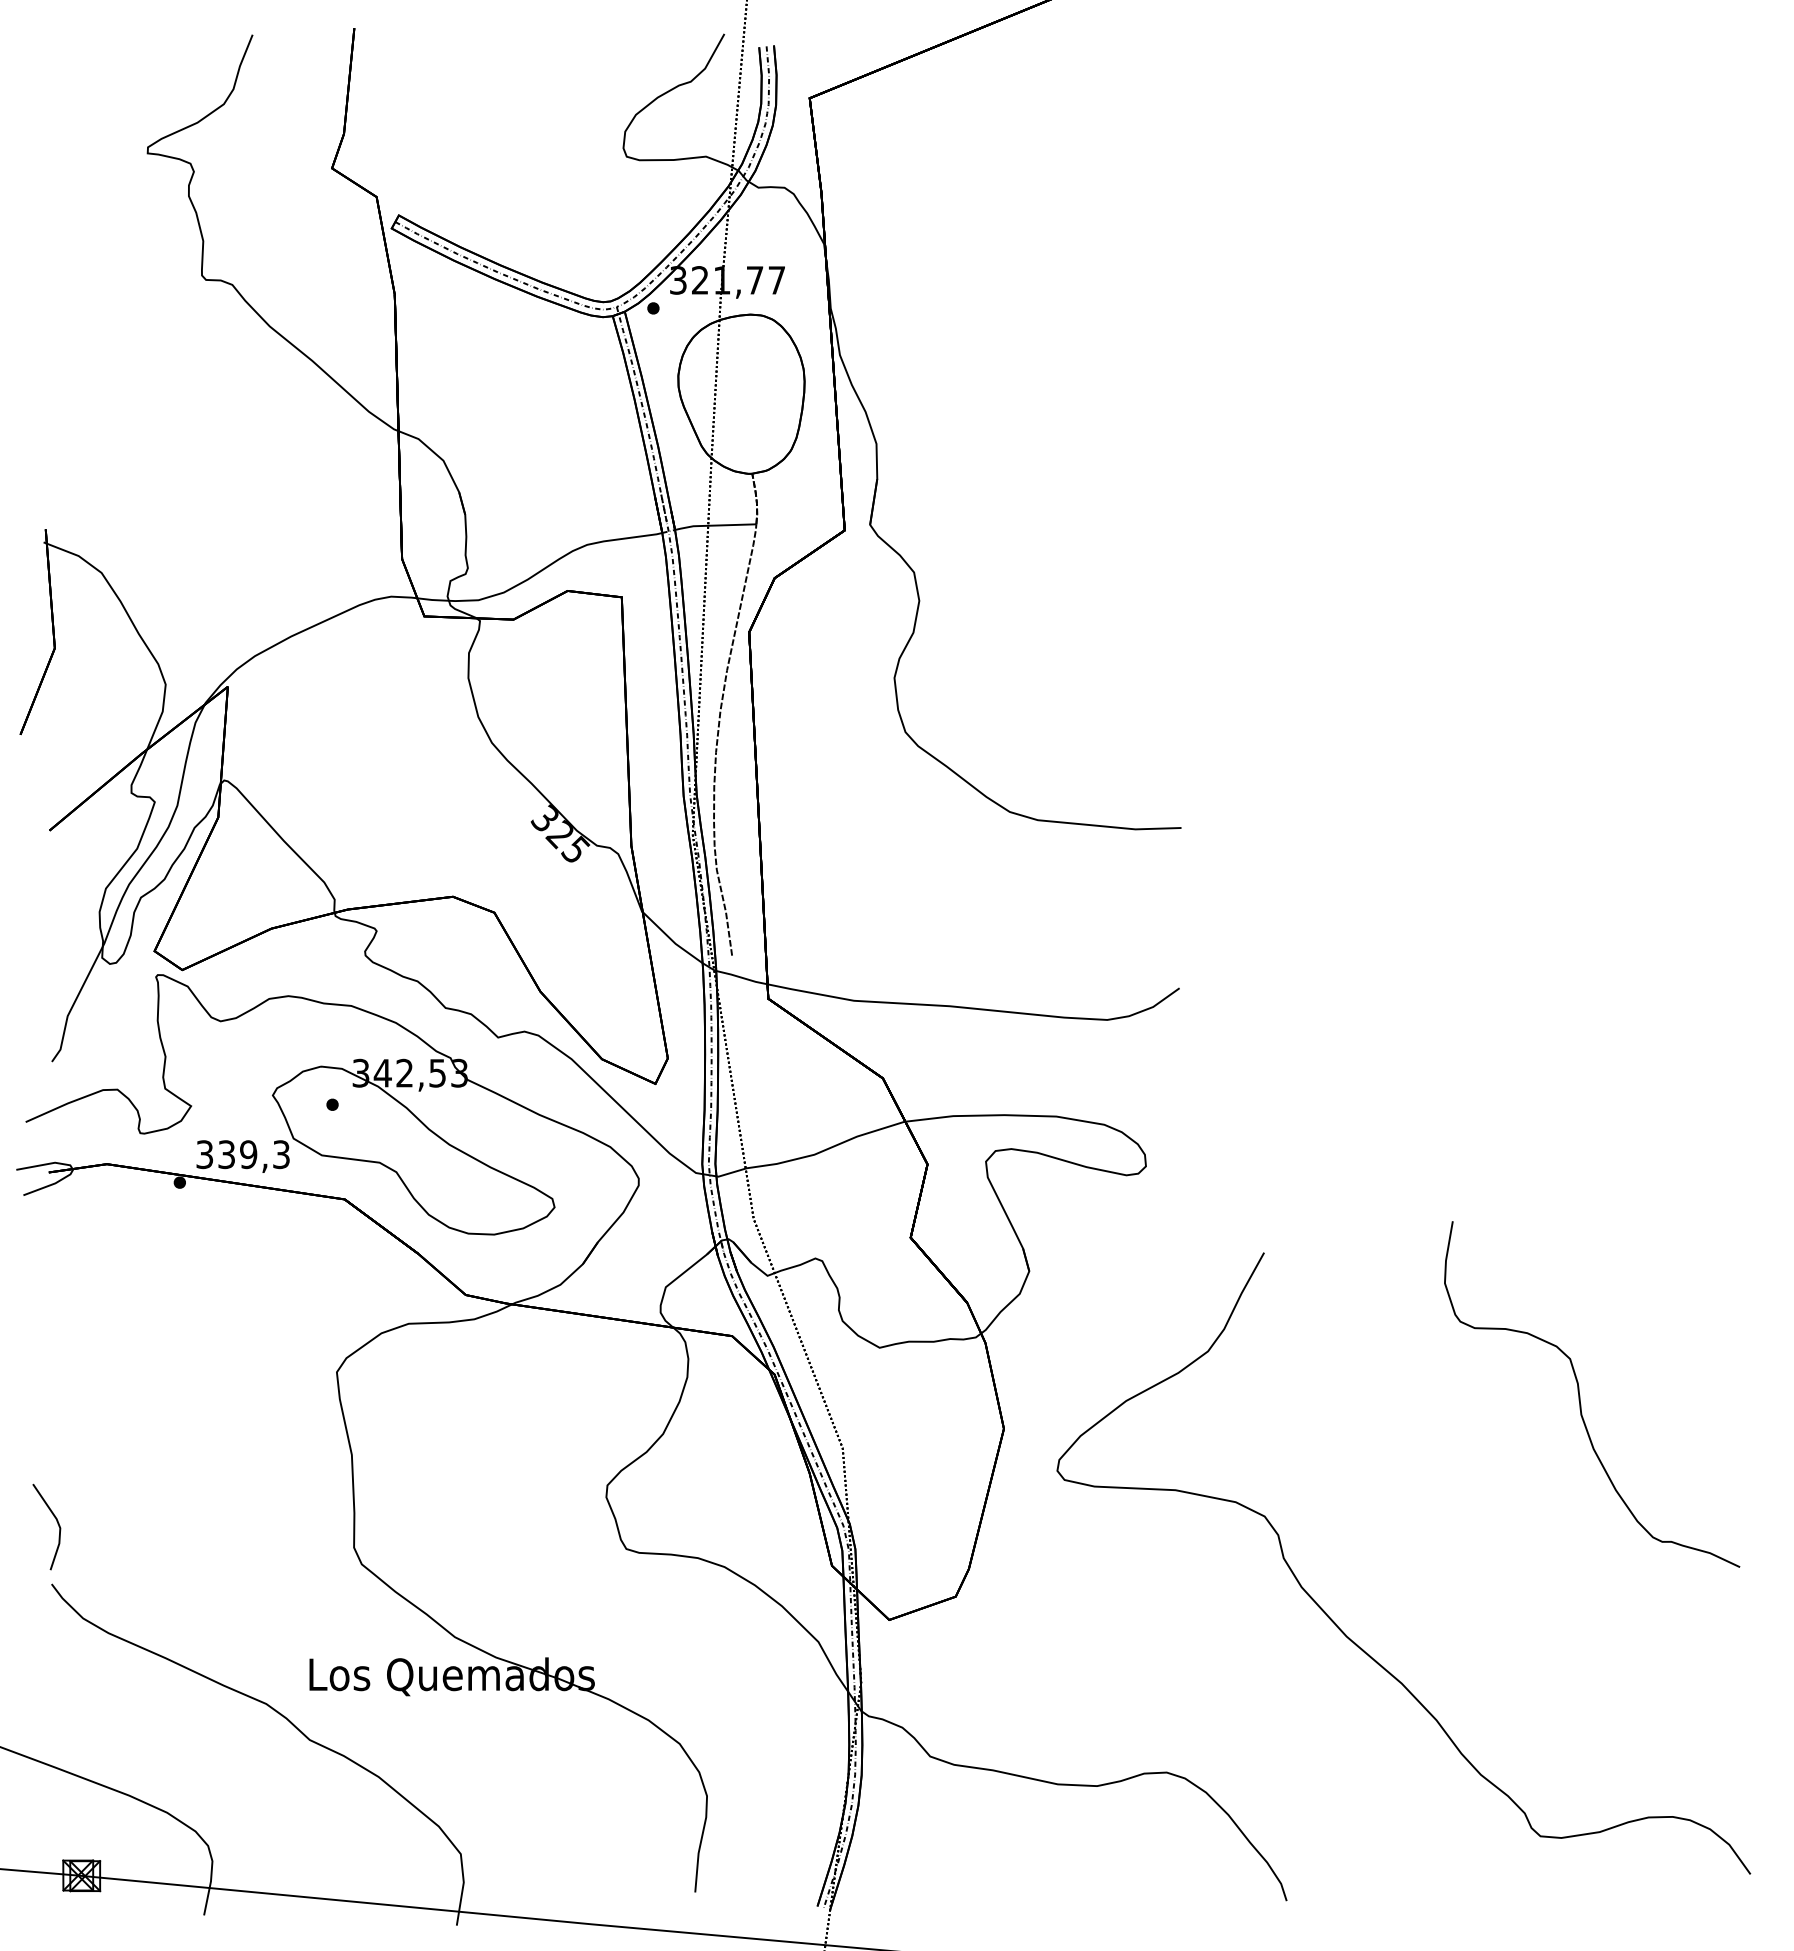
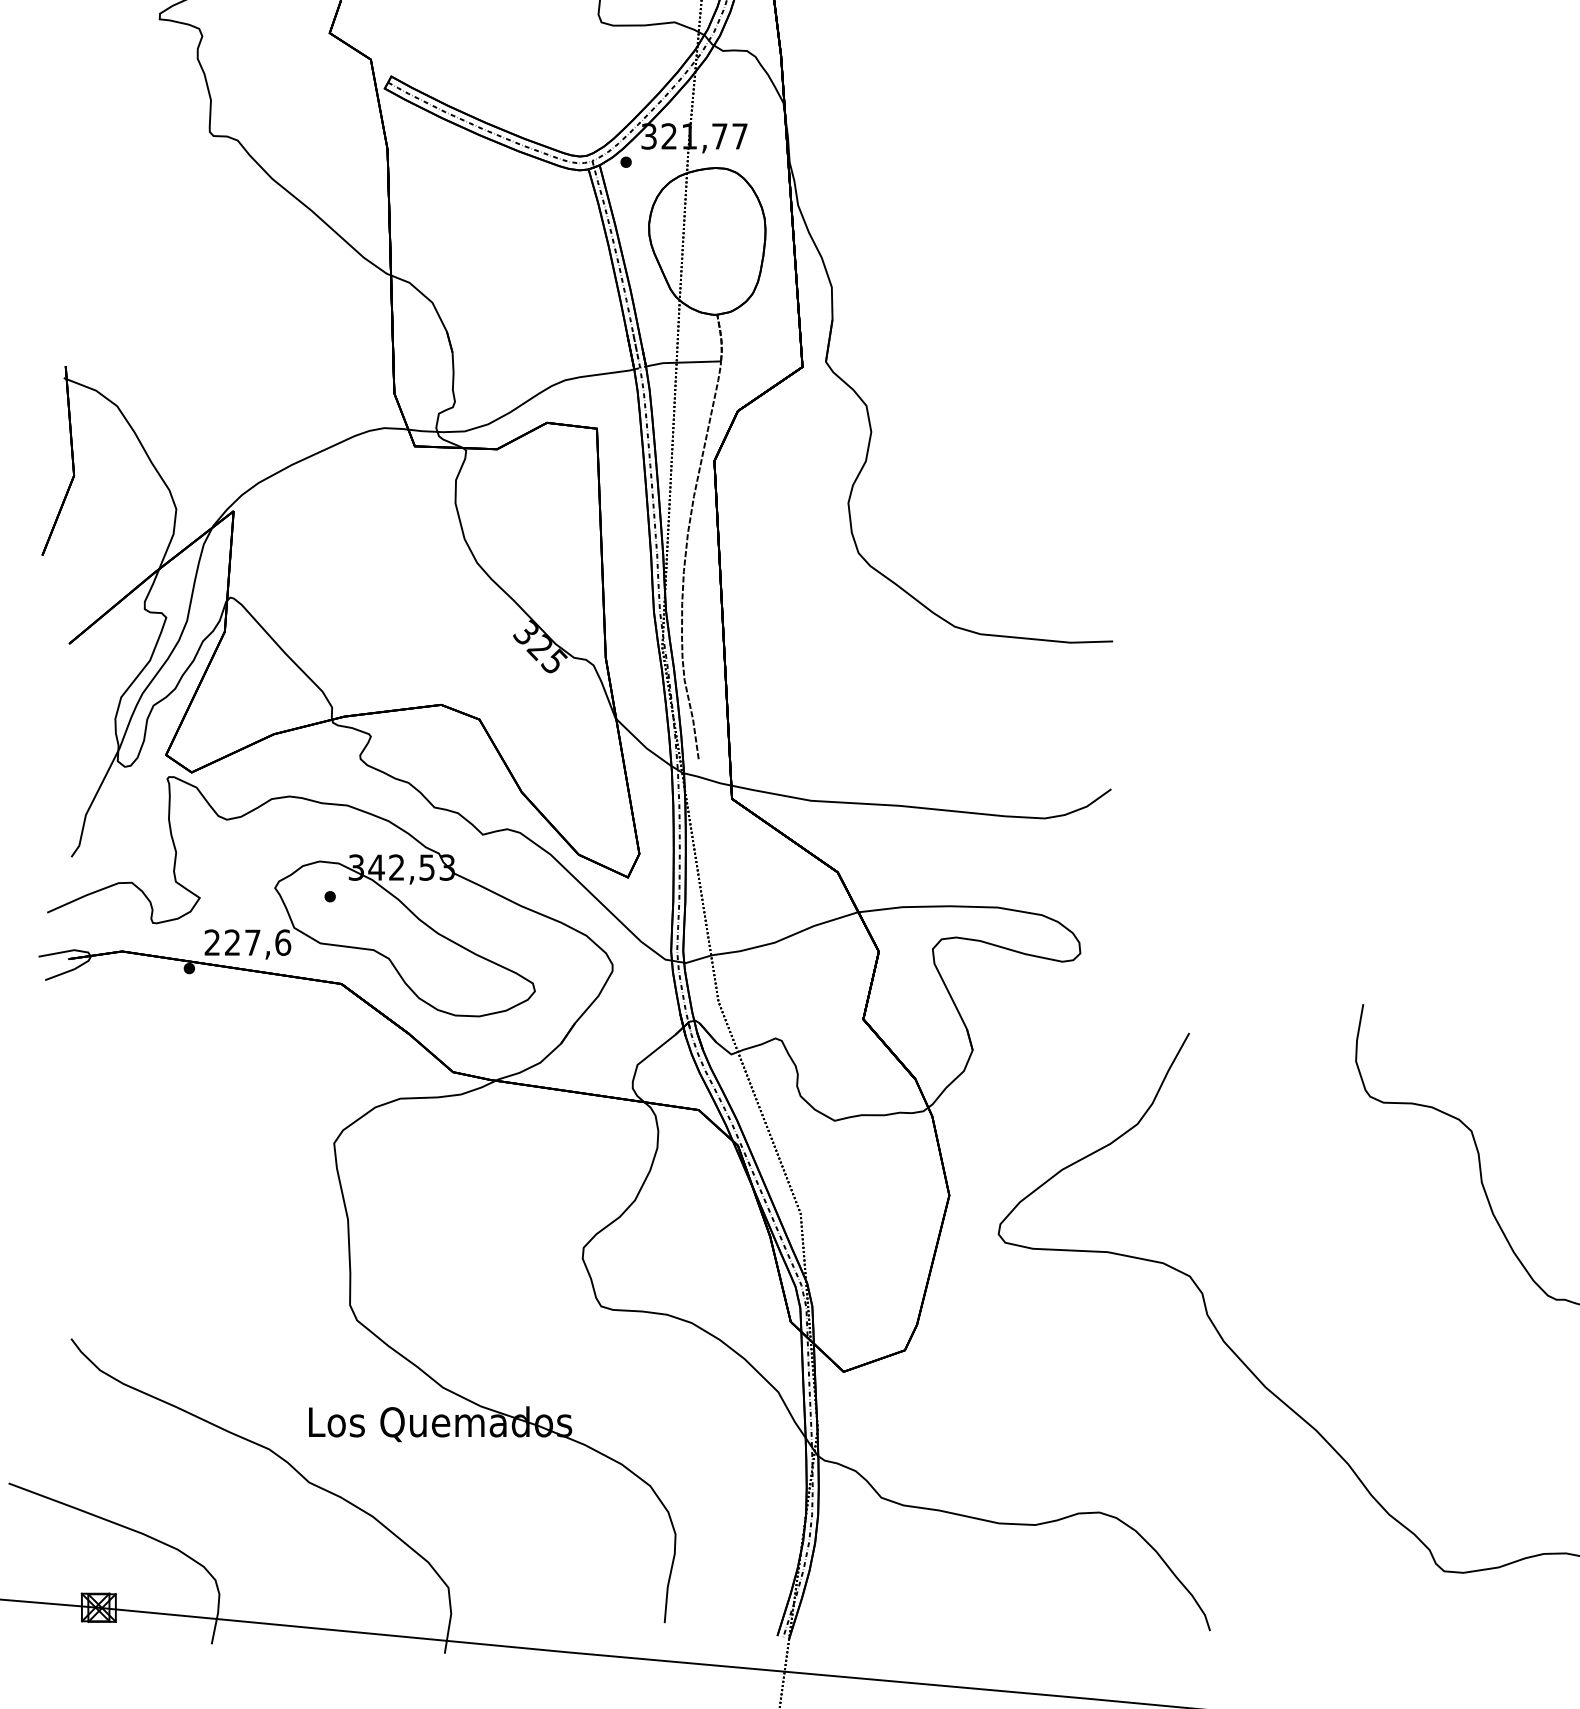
text: (243, 1154) -> (248, 942), 339,3 -> 227,6
line: (56, 1521) -> (75, 1280), removed

